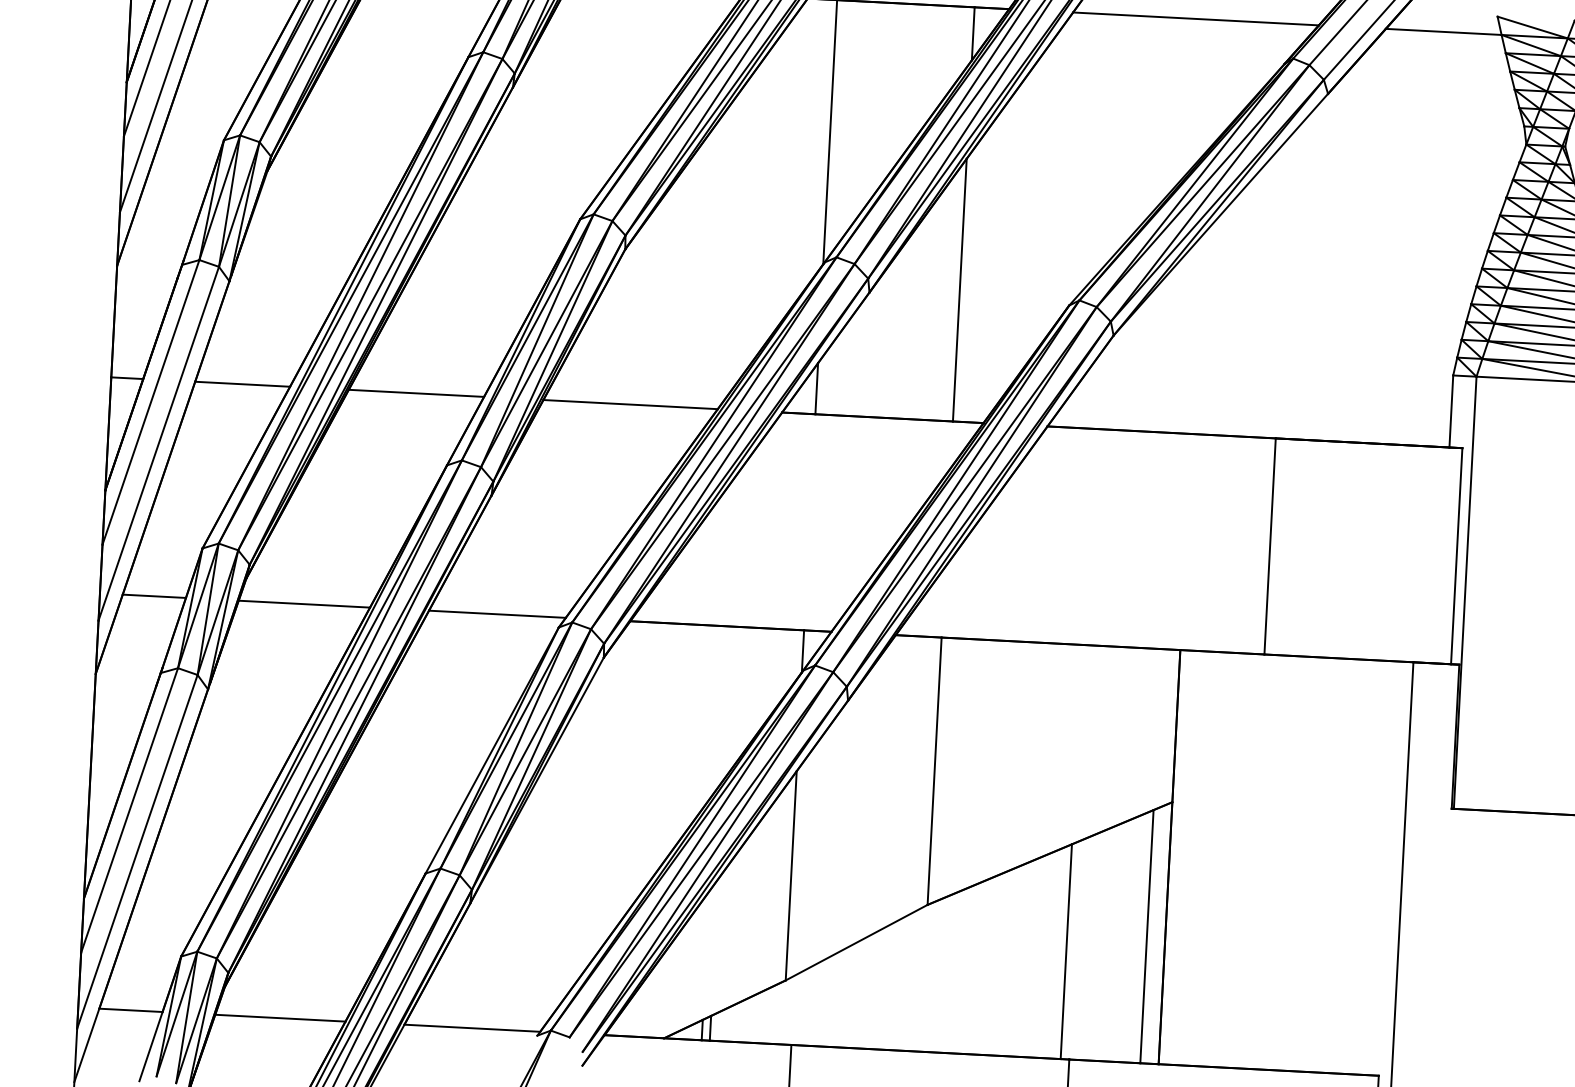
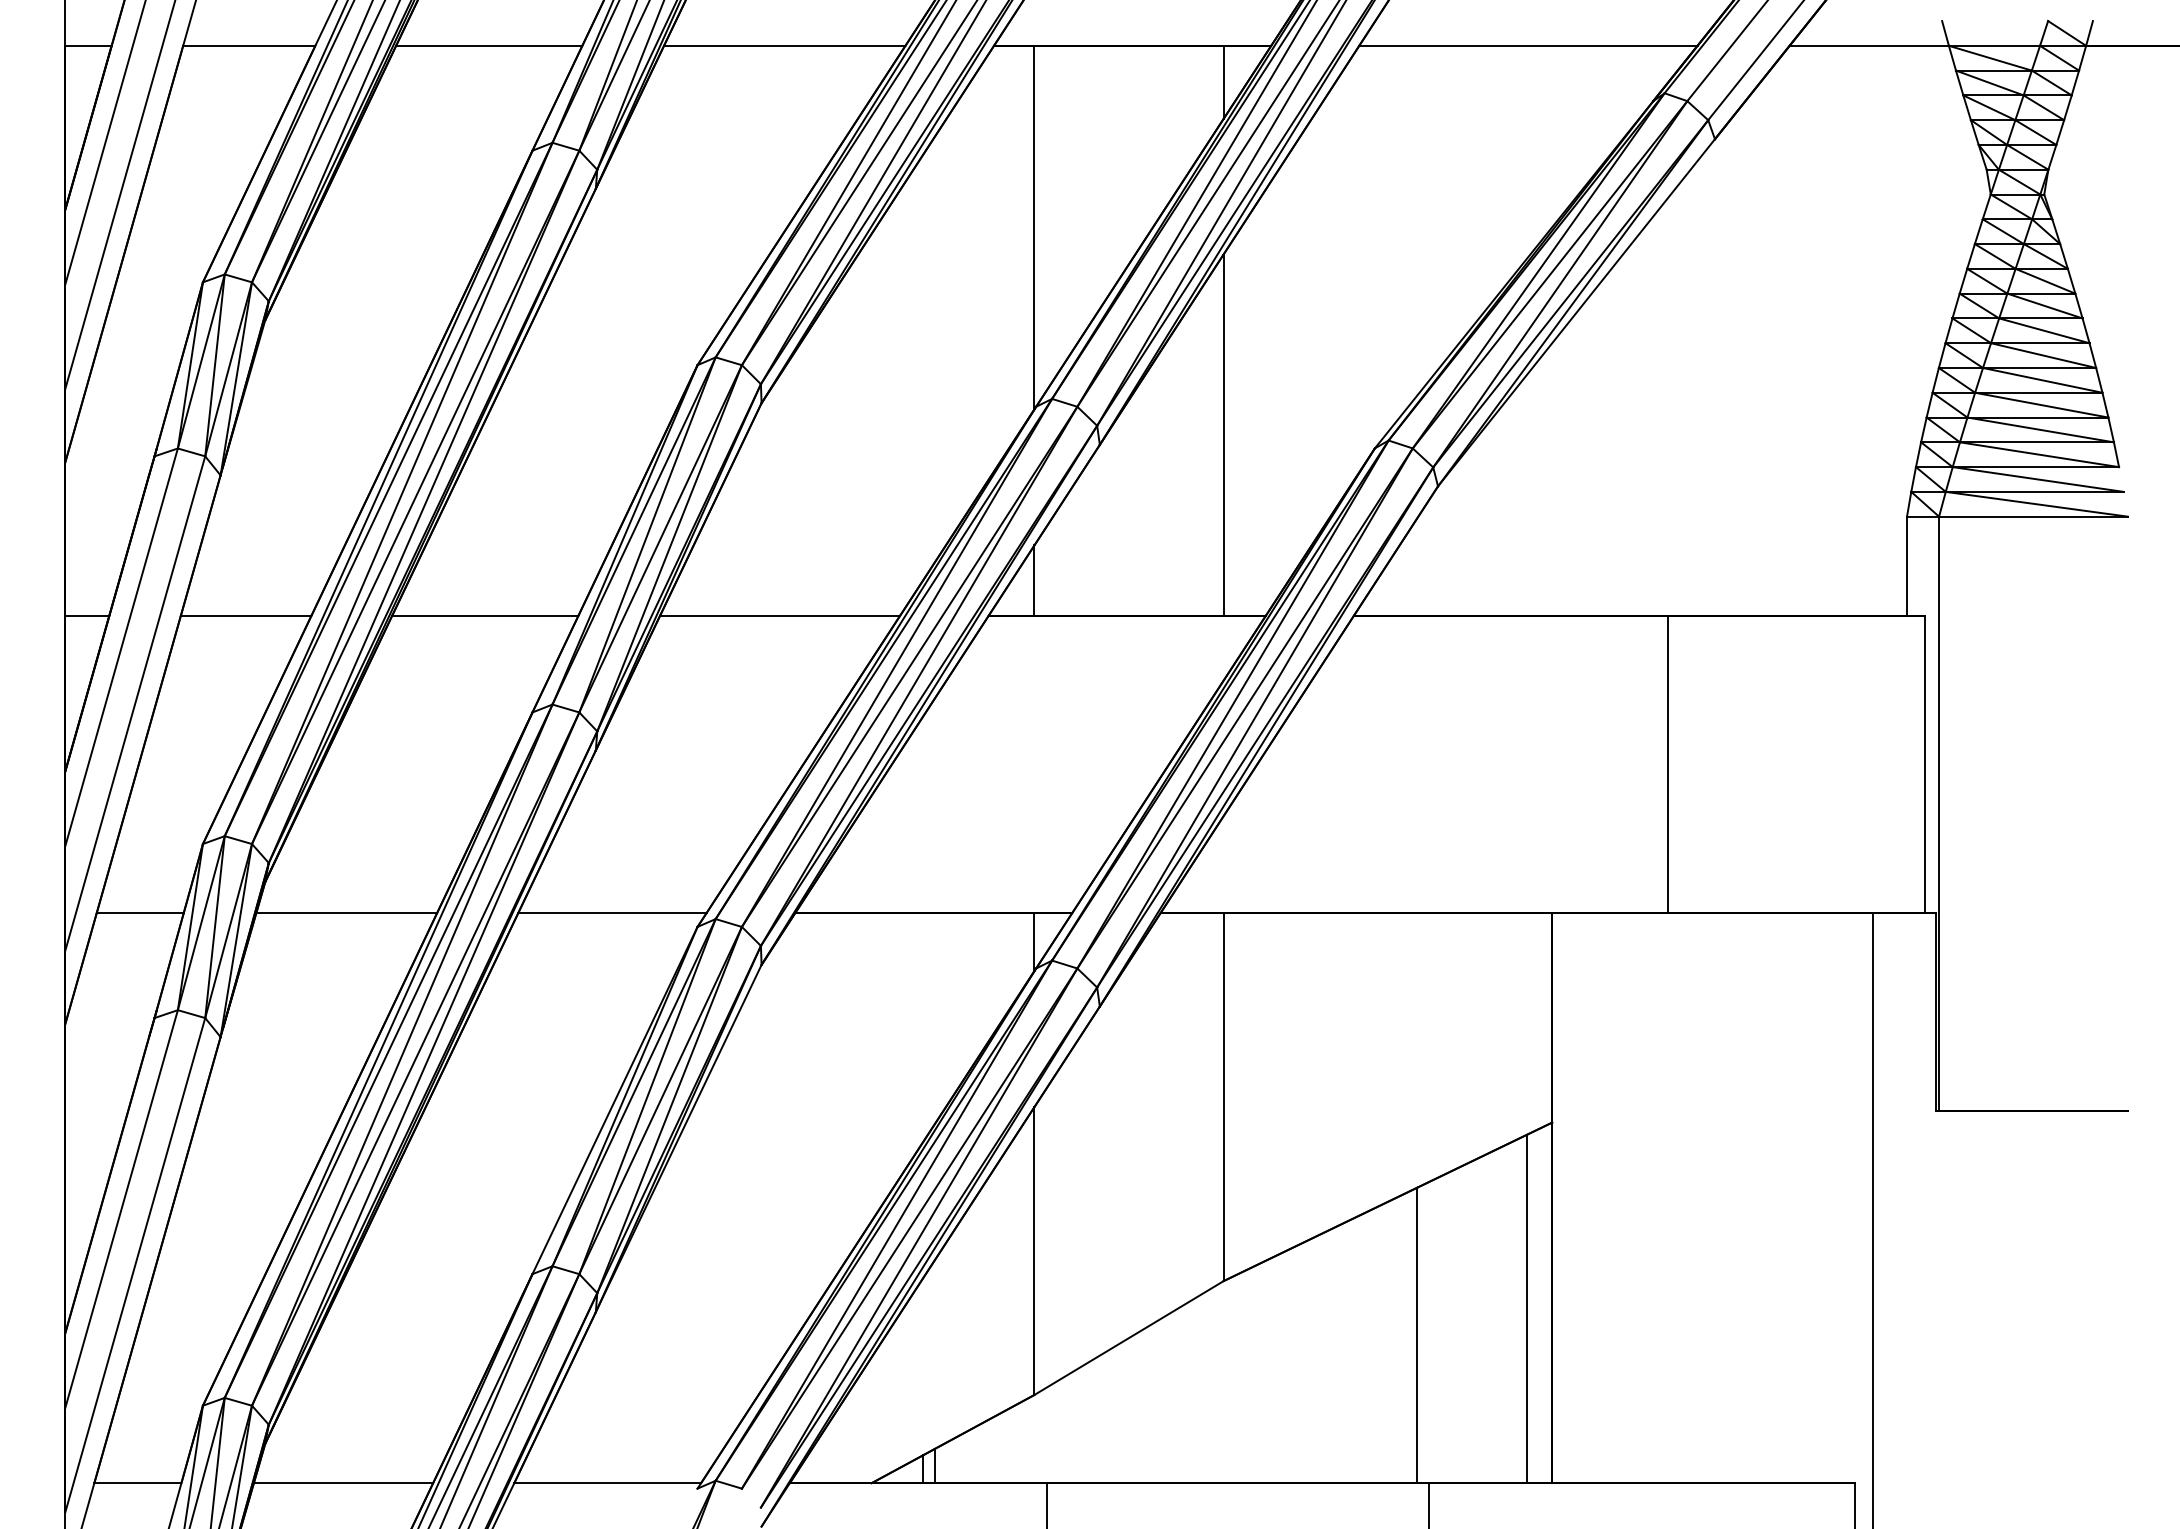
line: (1533, 27) -> (1991, 33), removed

